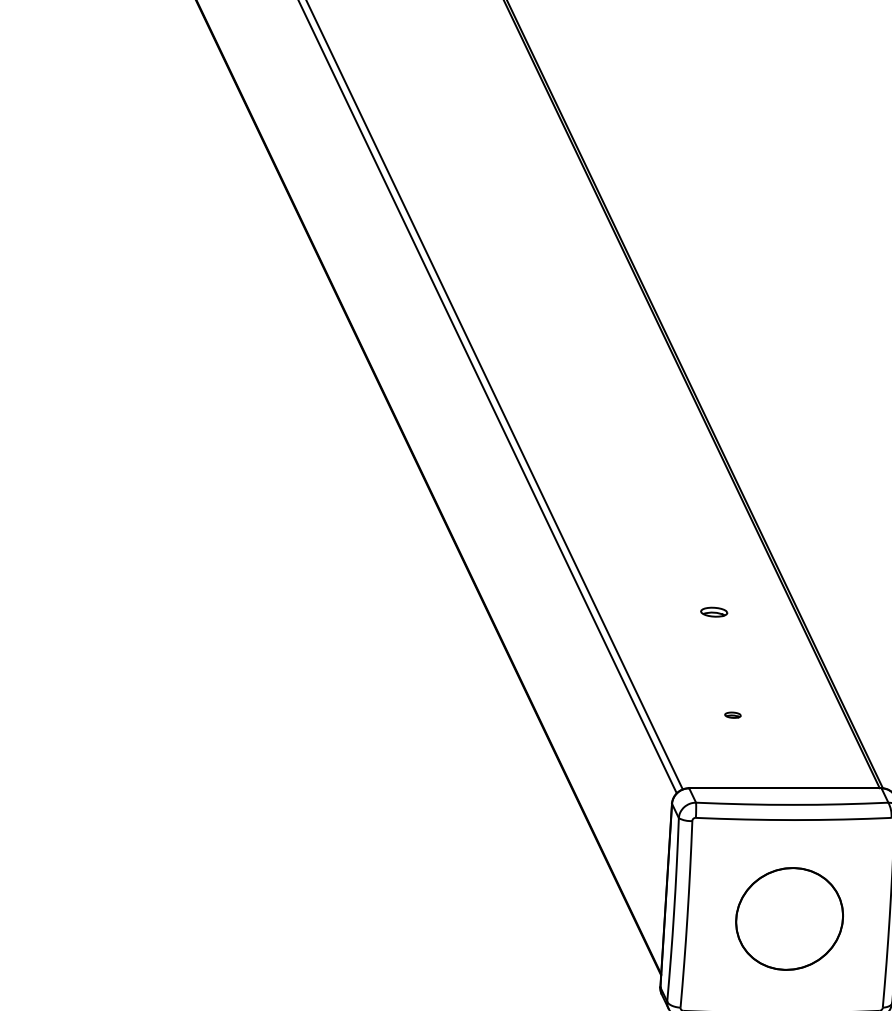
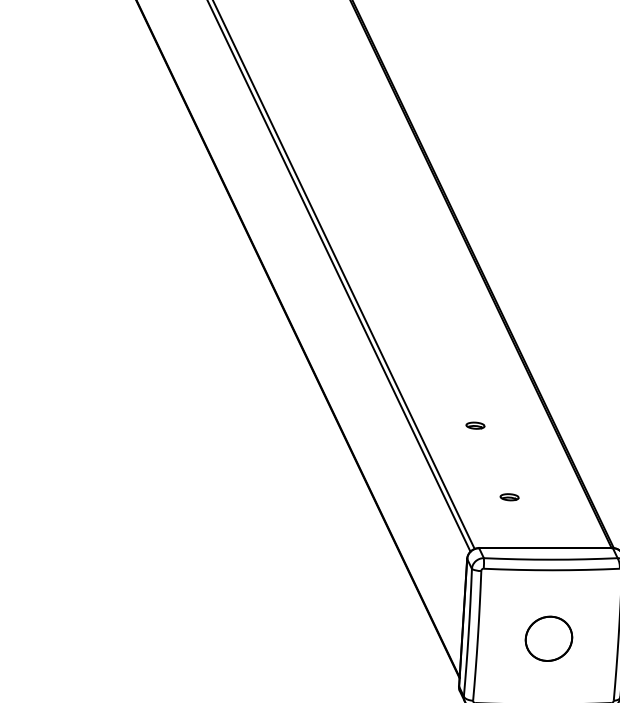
part: (714, 611) -> (475, 425), moved
part: (732, 715) -> (509, 497), size x1.67
part: (788, 918) -> (548, 638), size x0.62

